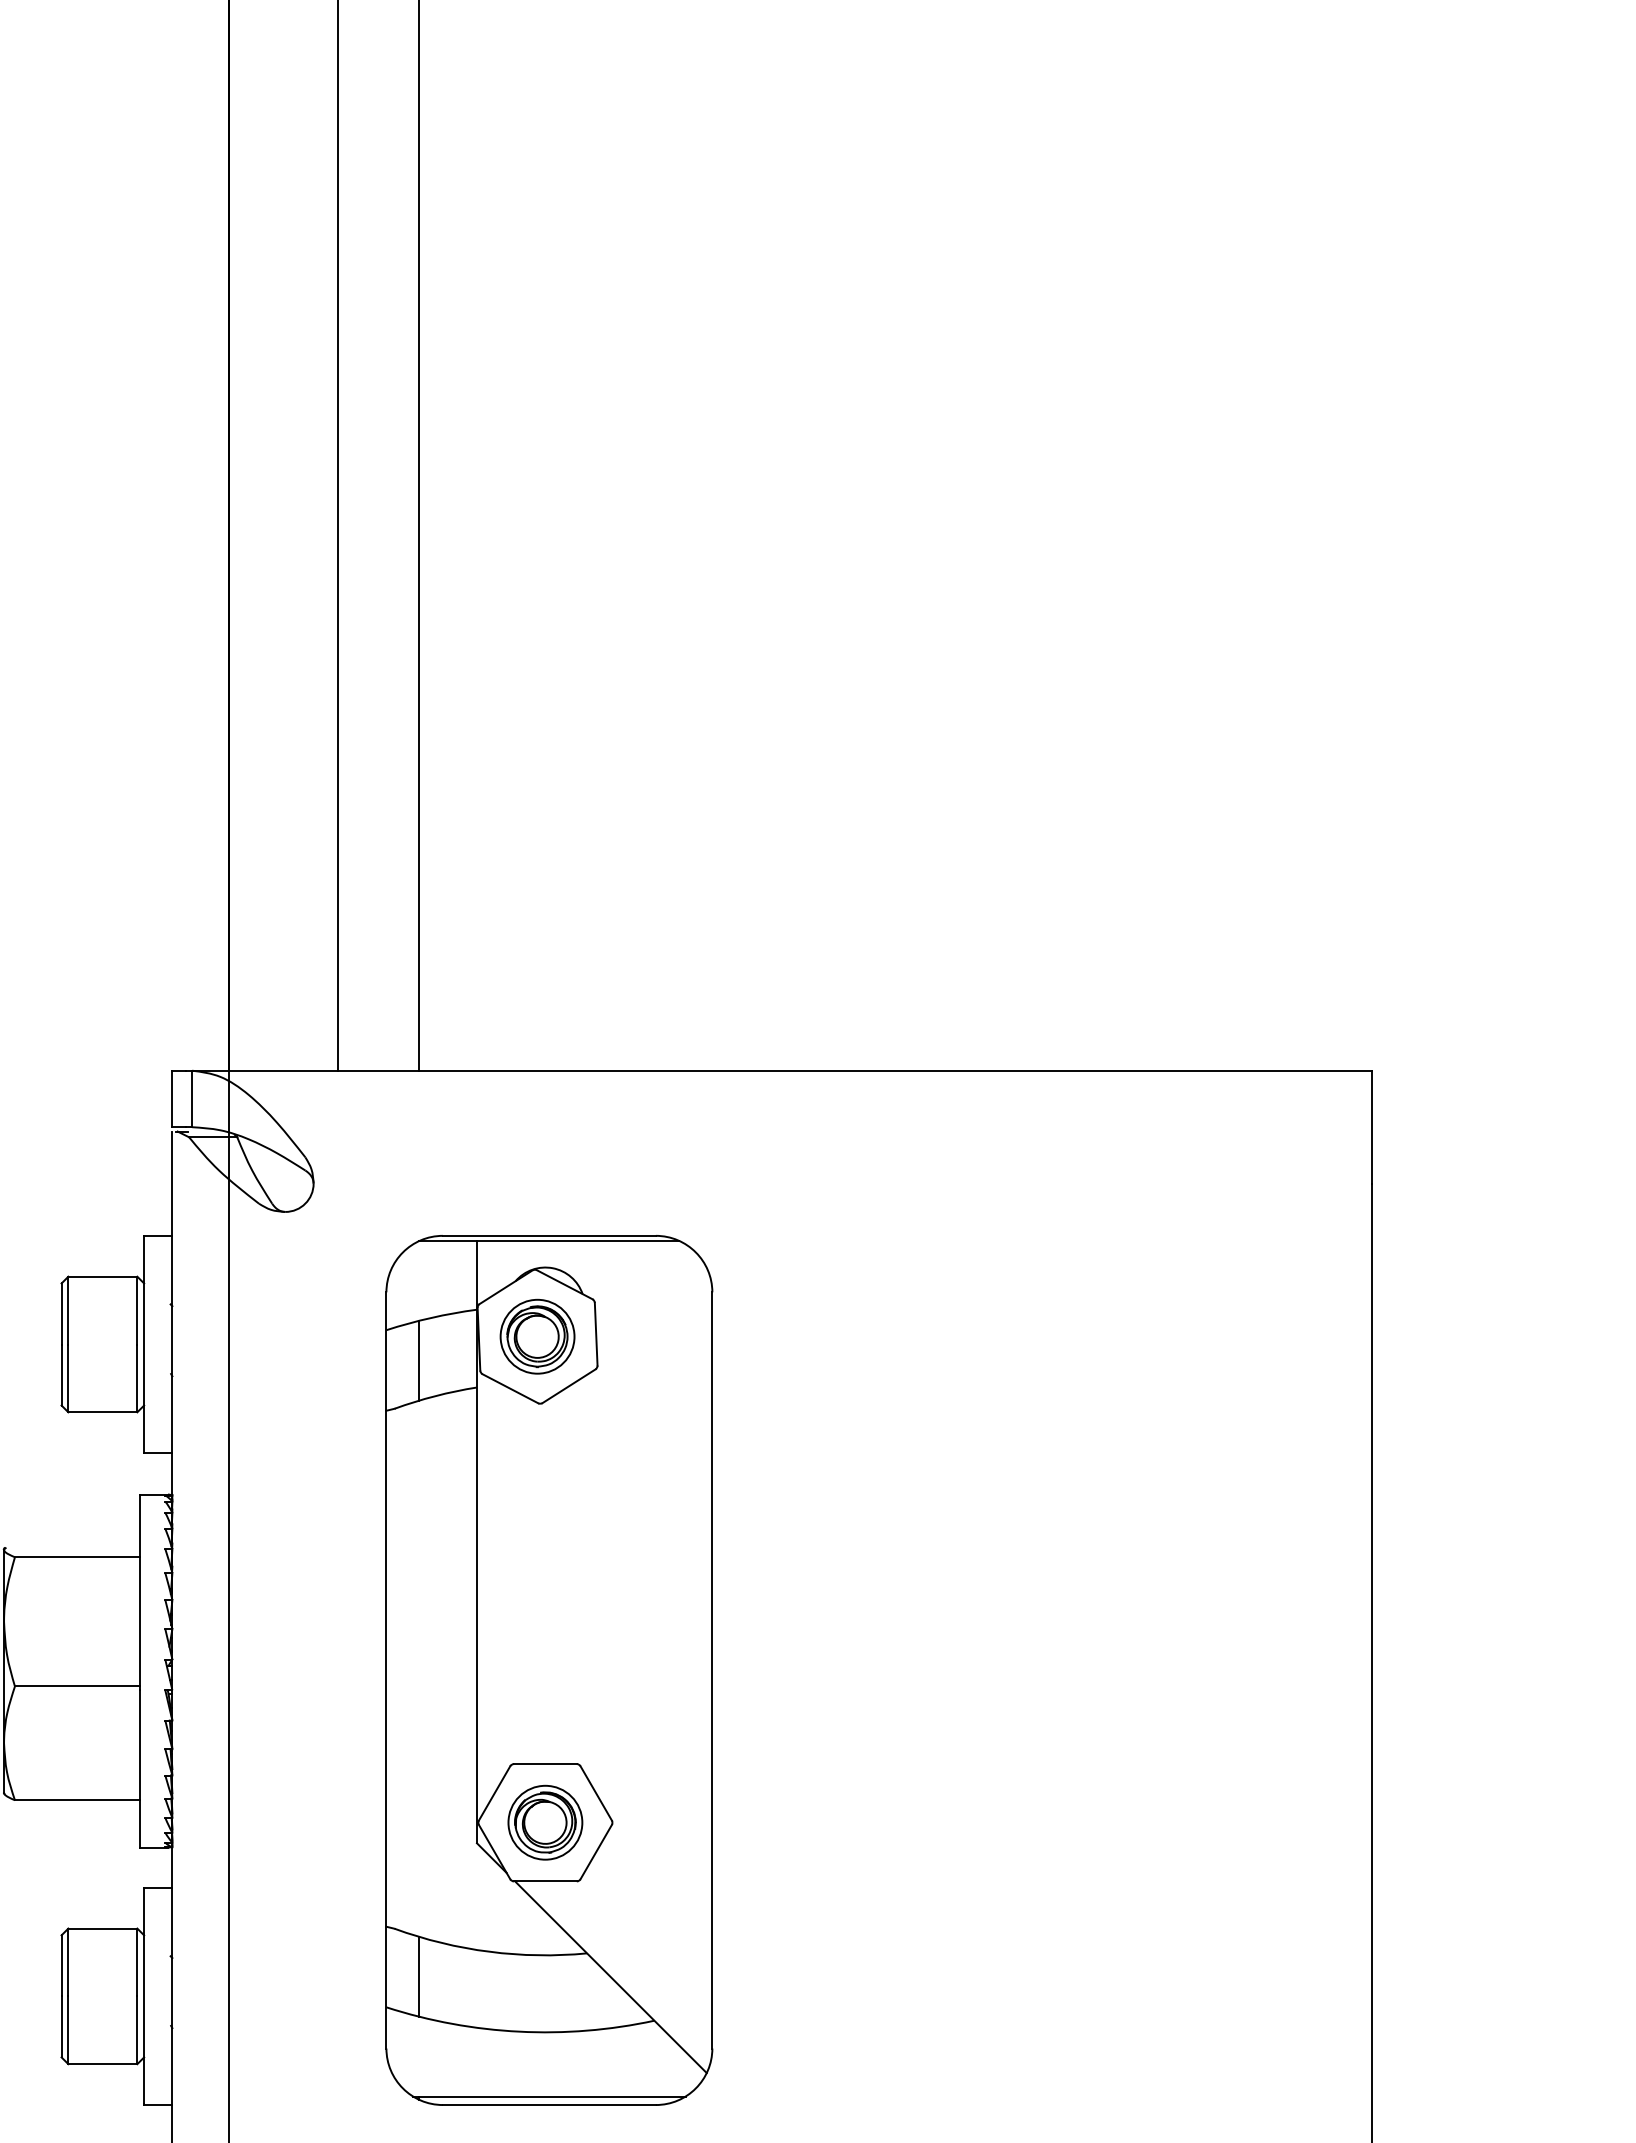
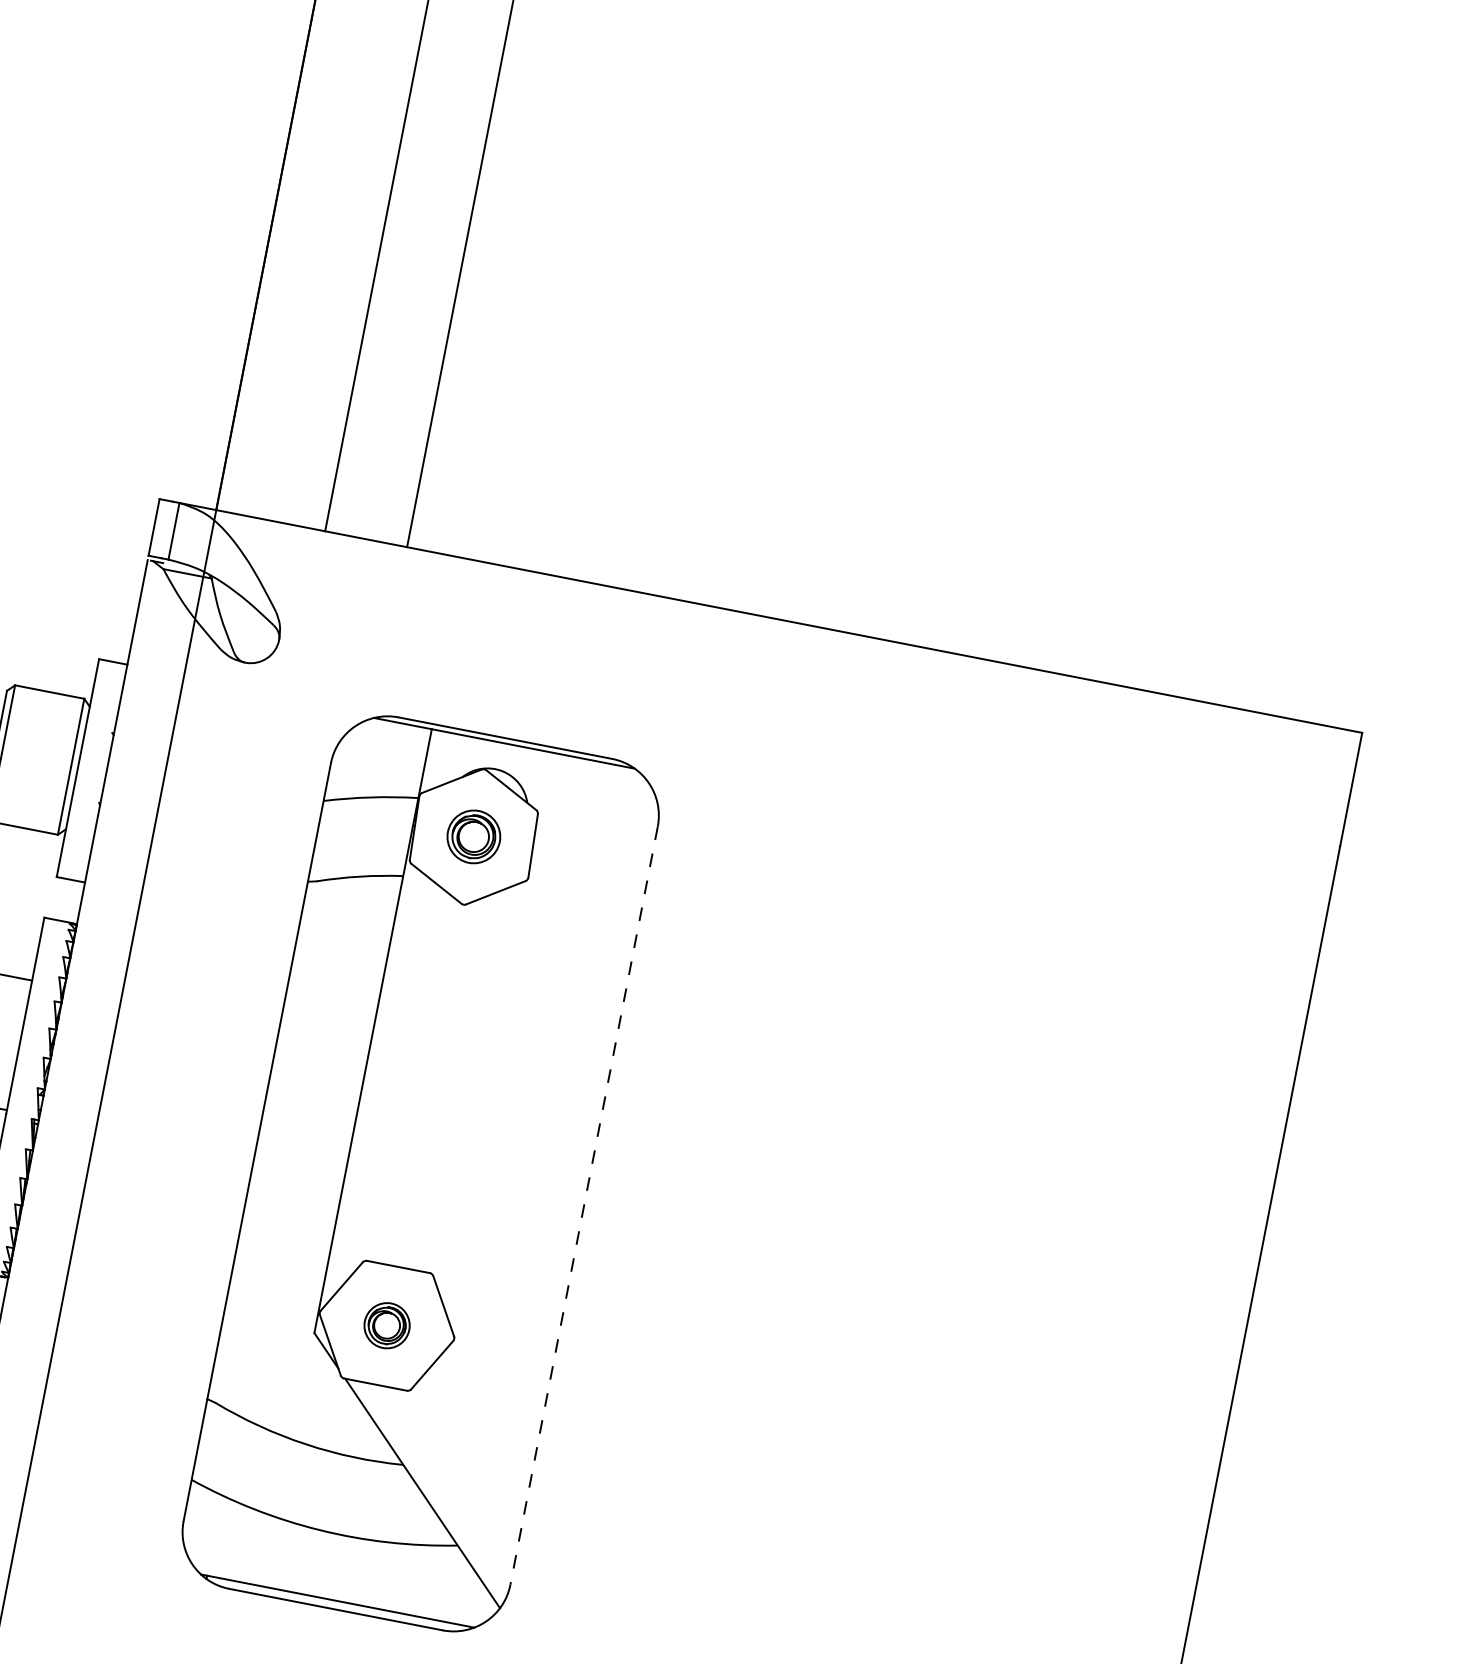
part: (537, 1336) -> (473, 836), size x0.7
line: (419, 1360) -> (350, 837), removed
line: (712, 1670) -> (584, 1205), solid -> dashed
part: (545, 1822) -> (387, 1325), size x0.6
line: (419, 1976) -> (230, 1455), removed

